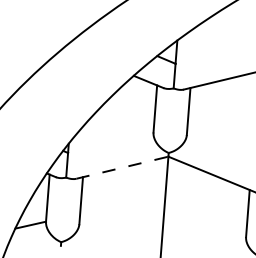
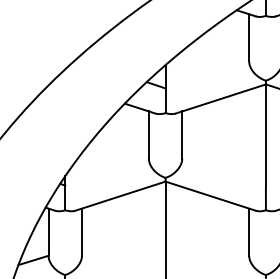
line: (123, 167) -> (121, 195), dashed -> solid

